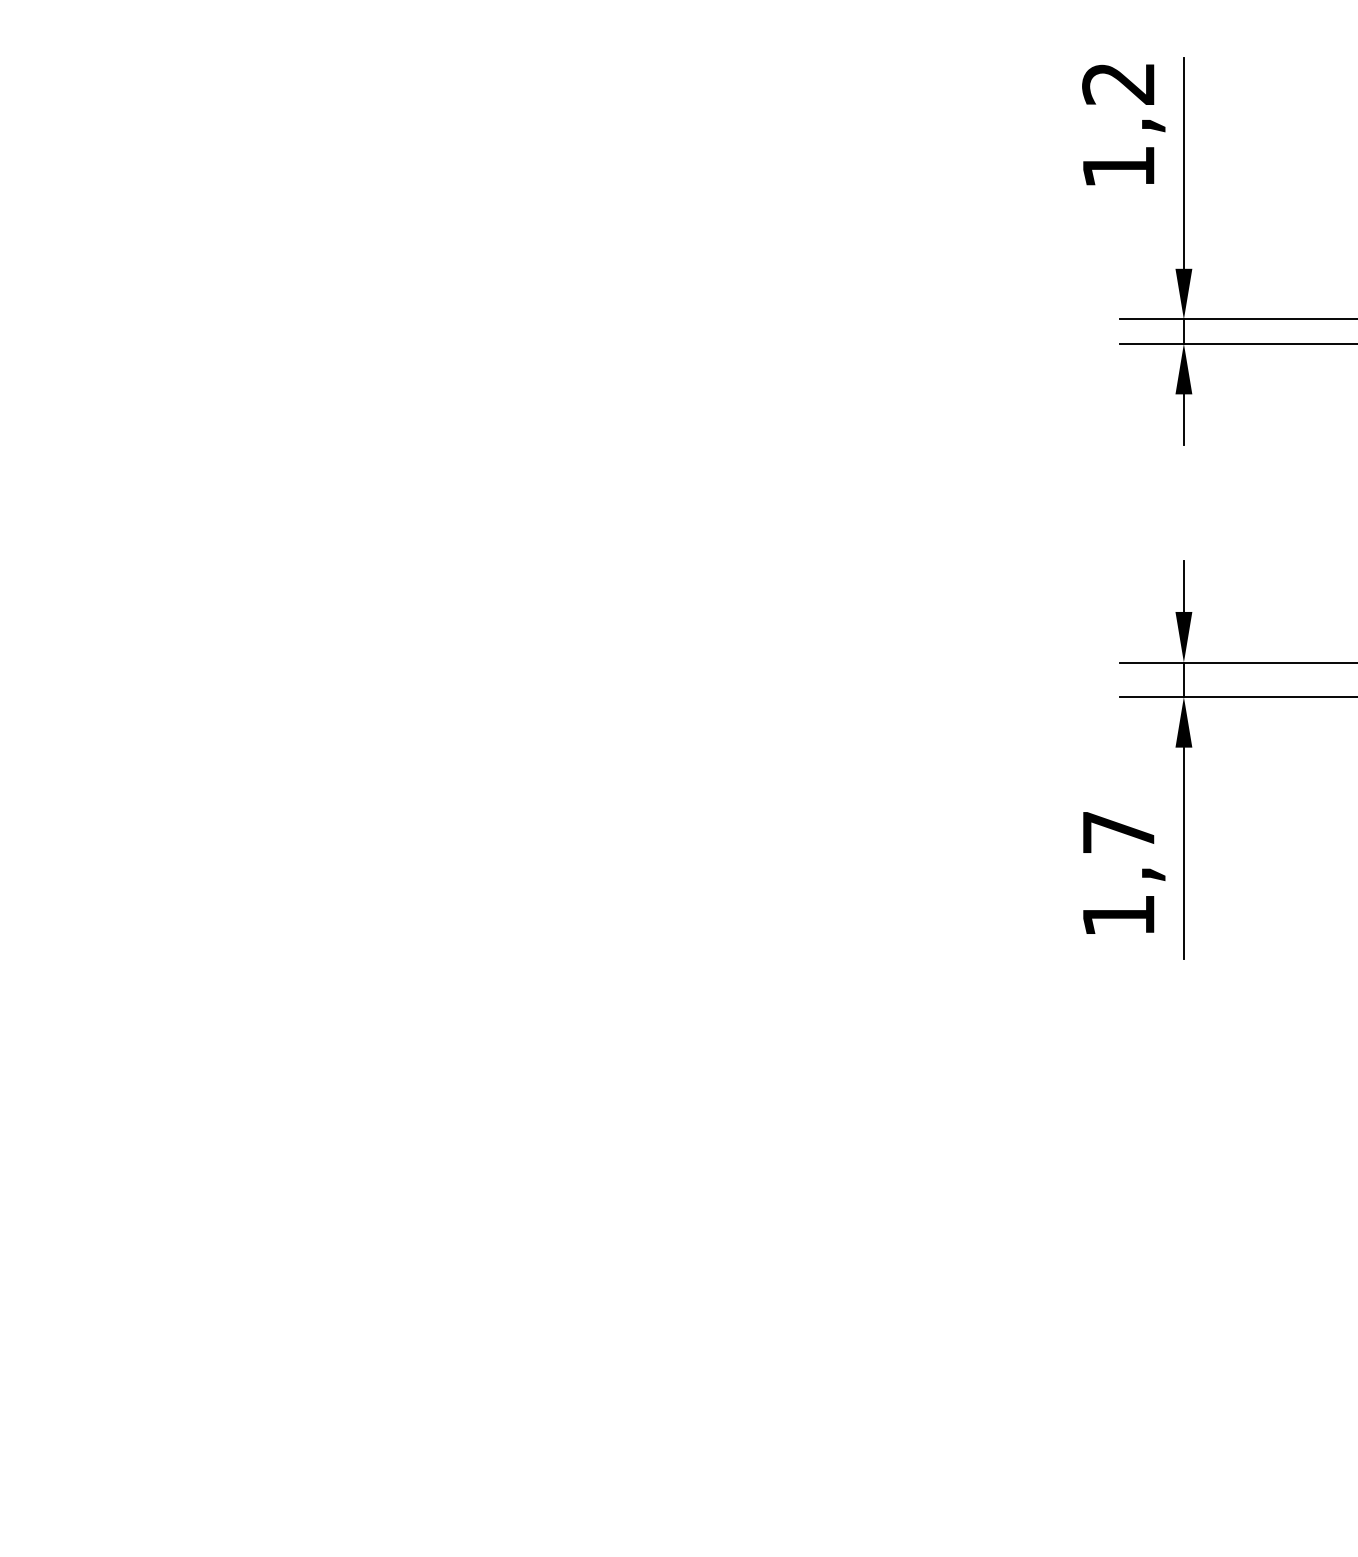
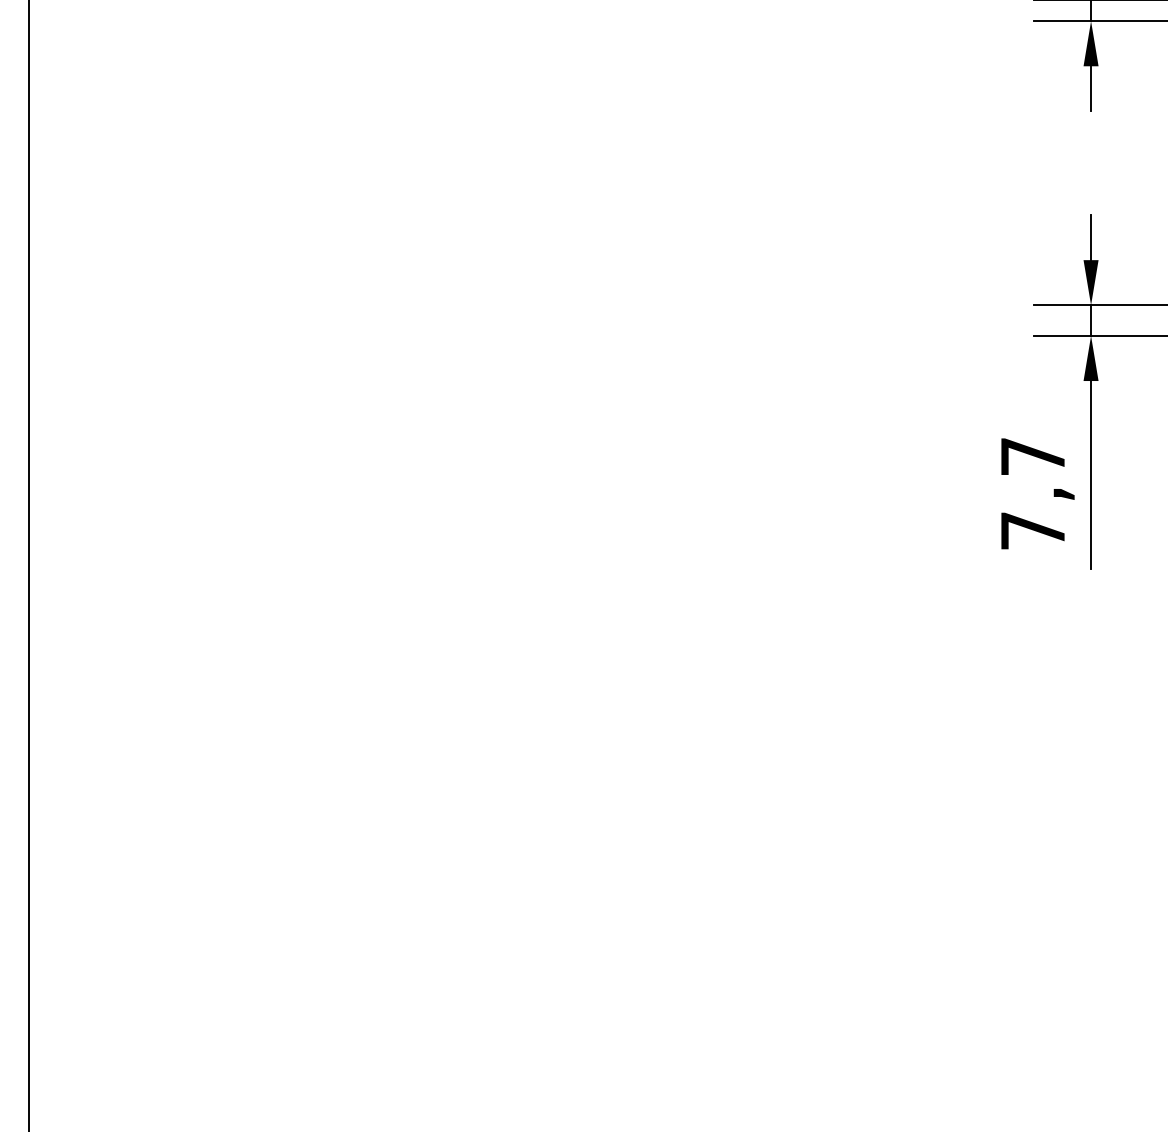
text: (1118, 915) -> (1032, 530), 1,7 -> 7,7

